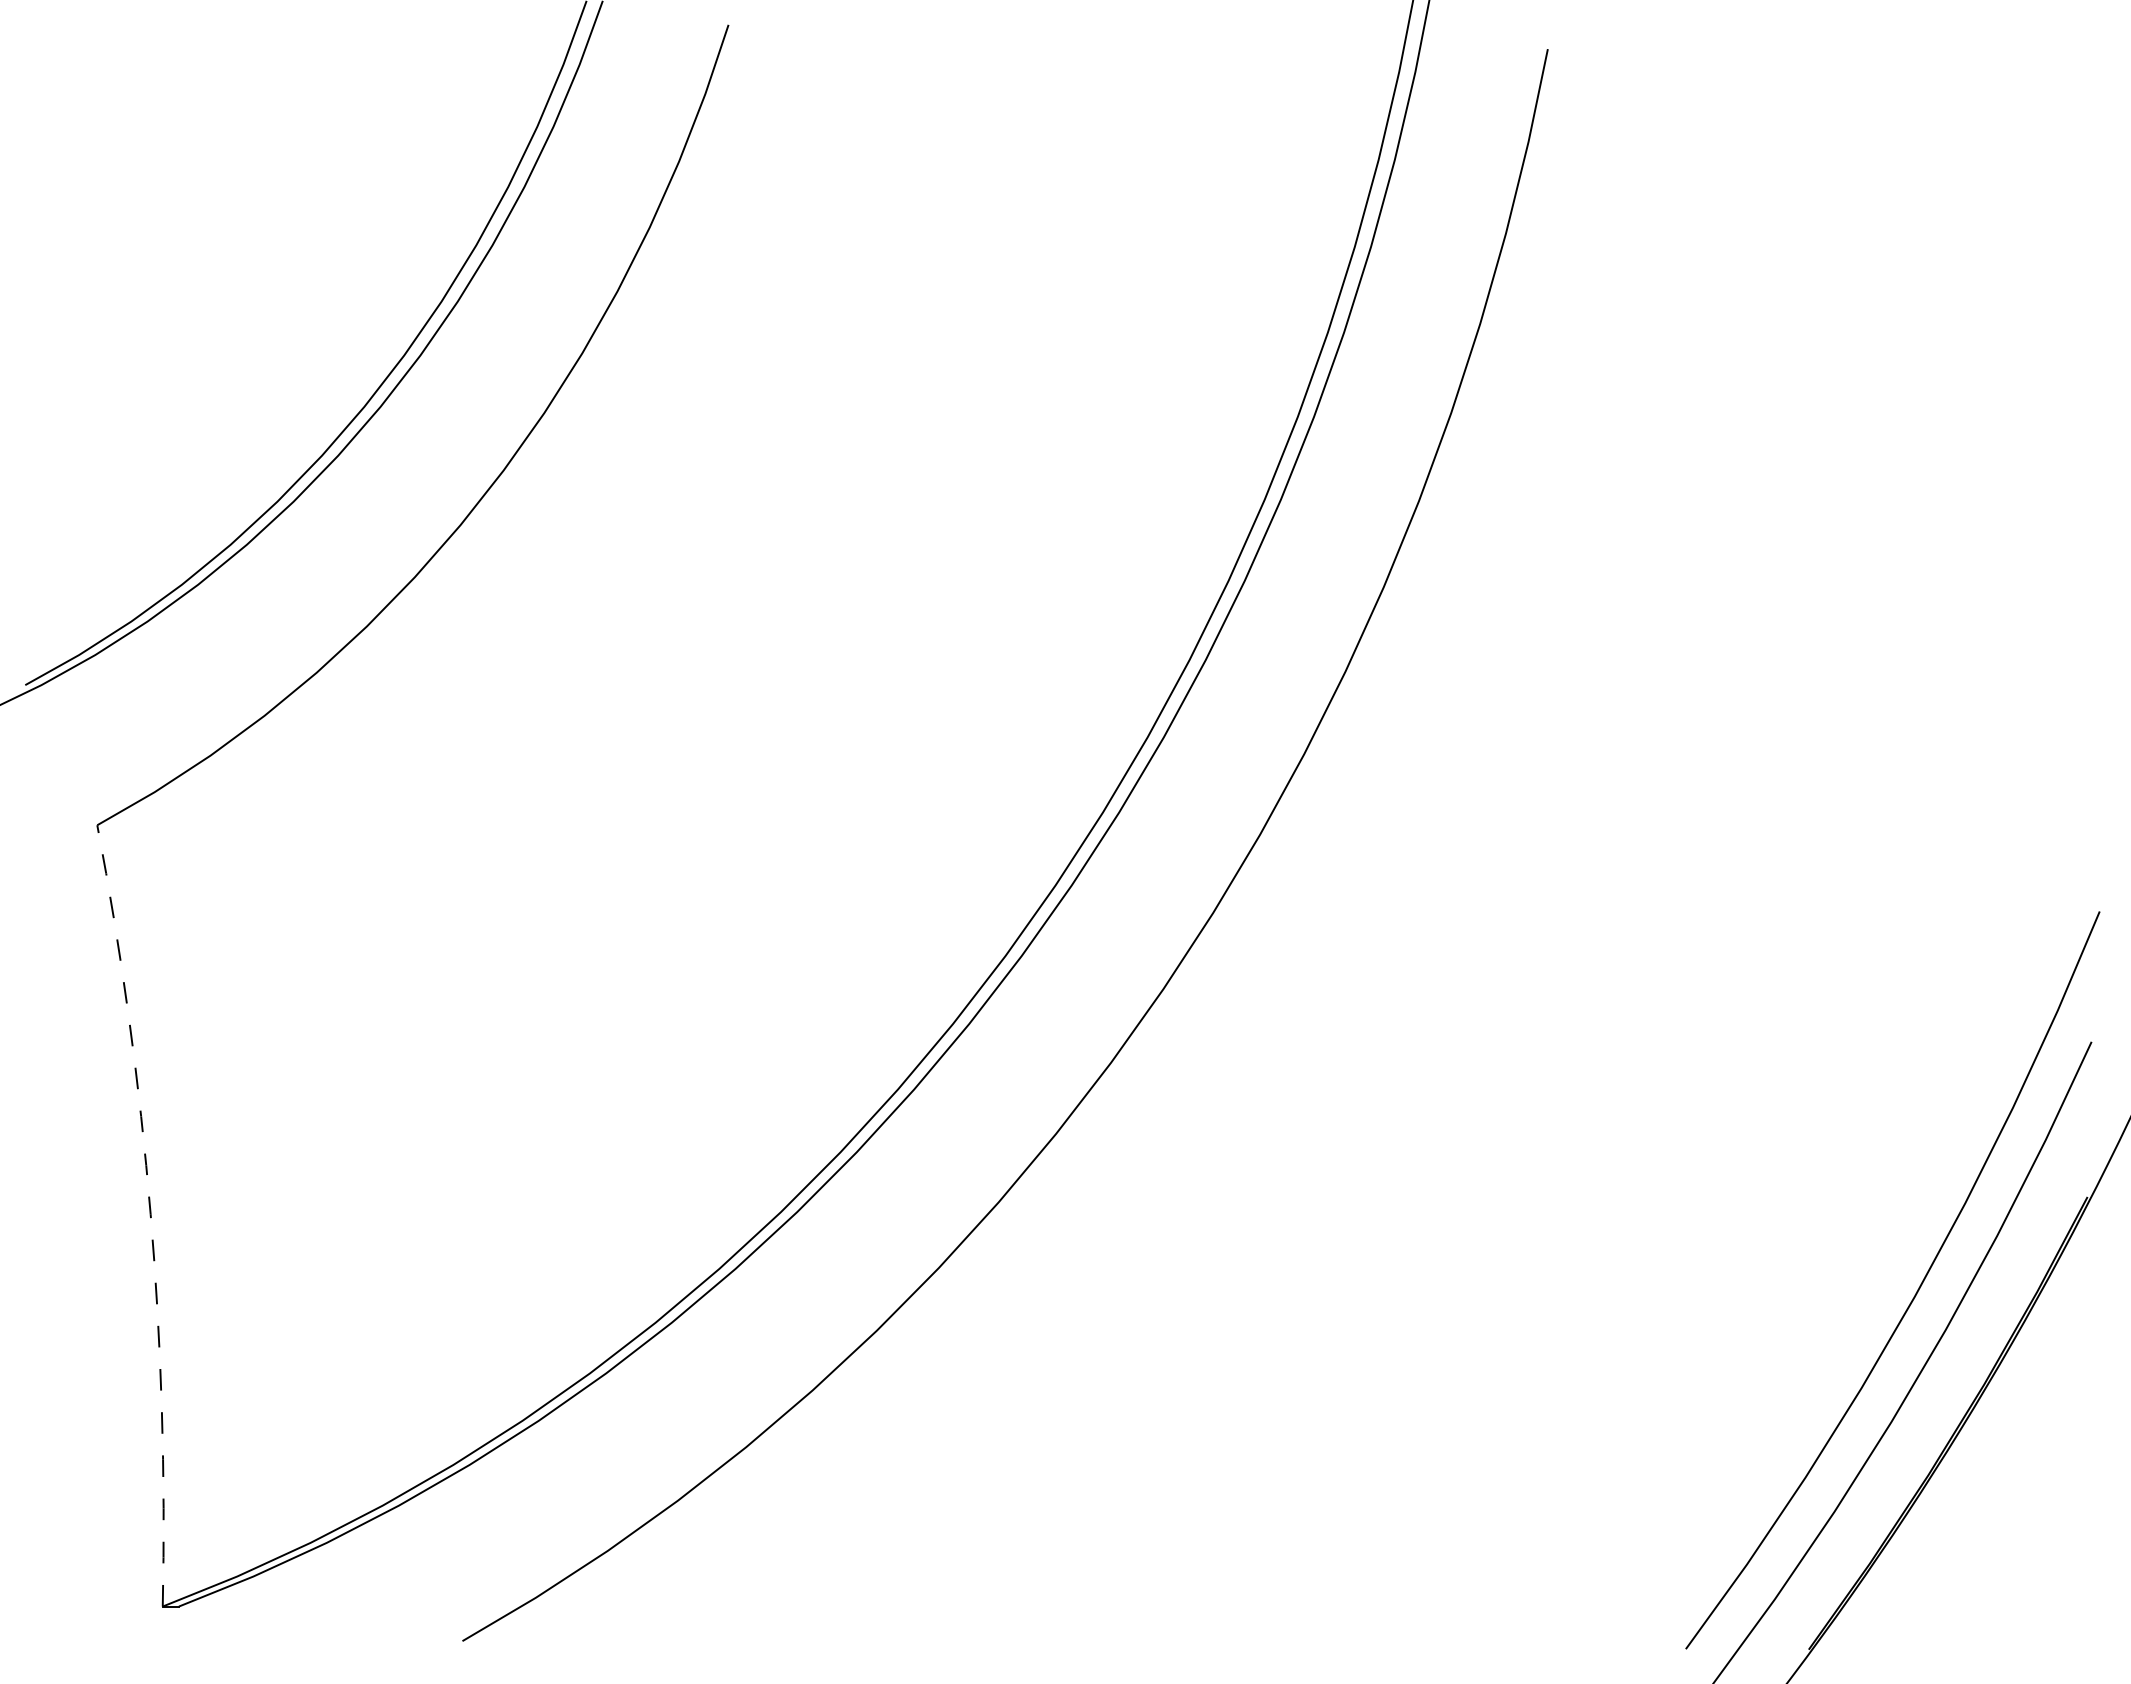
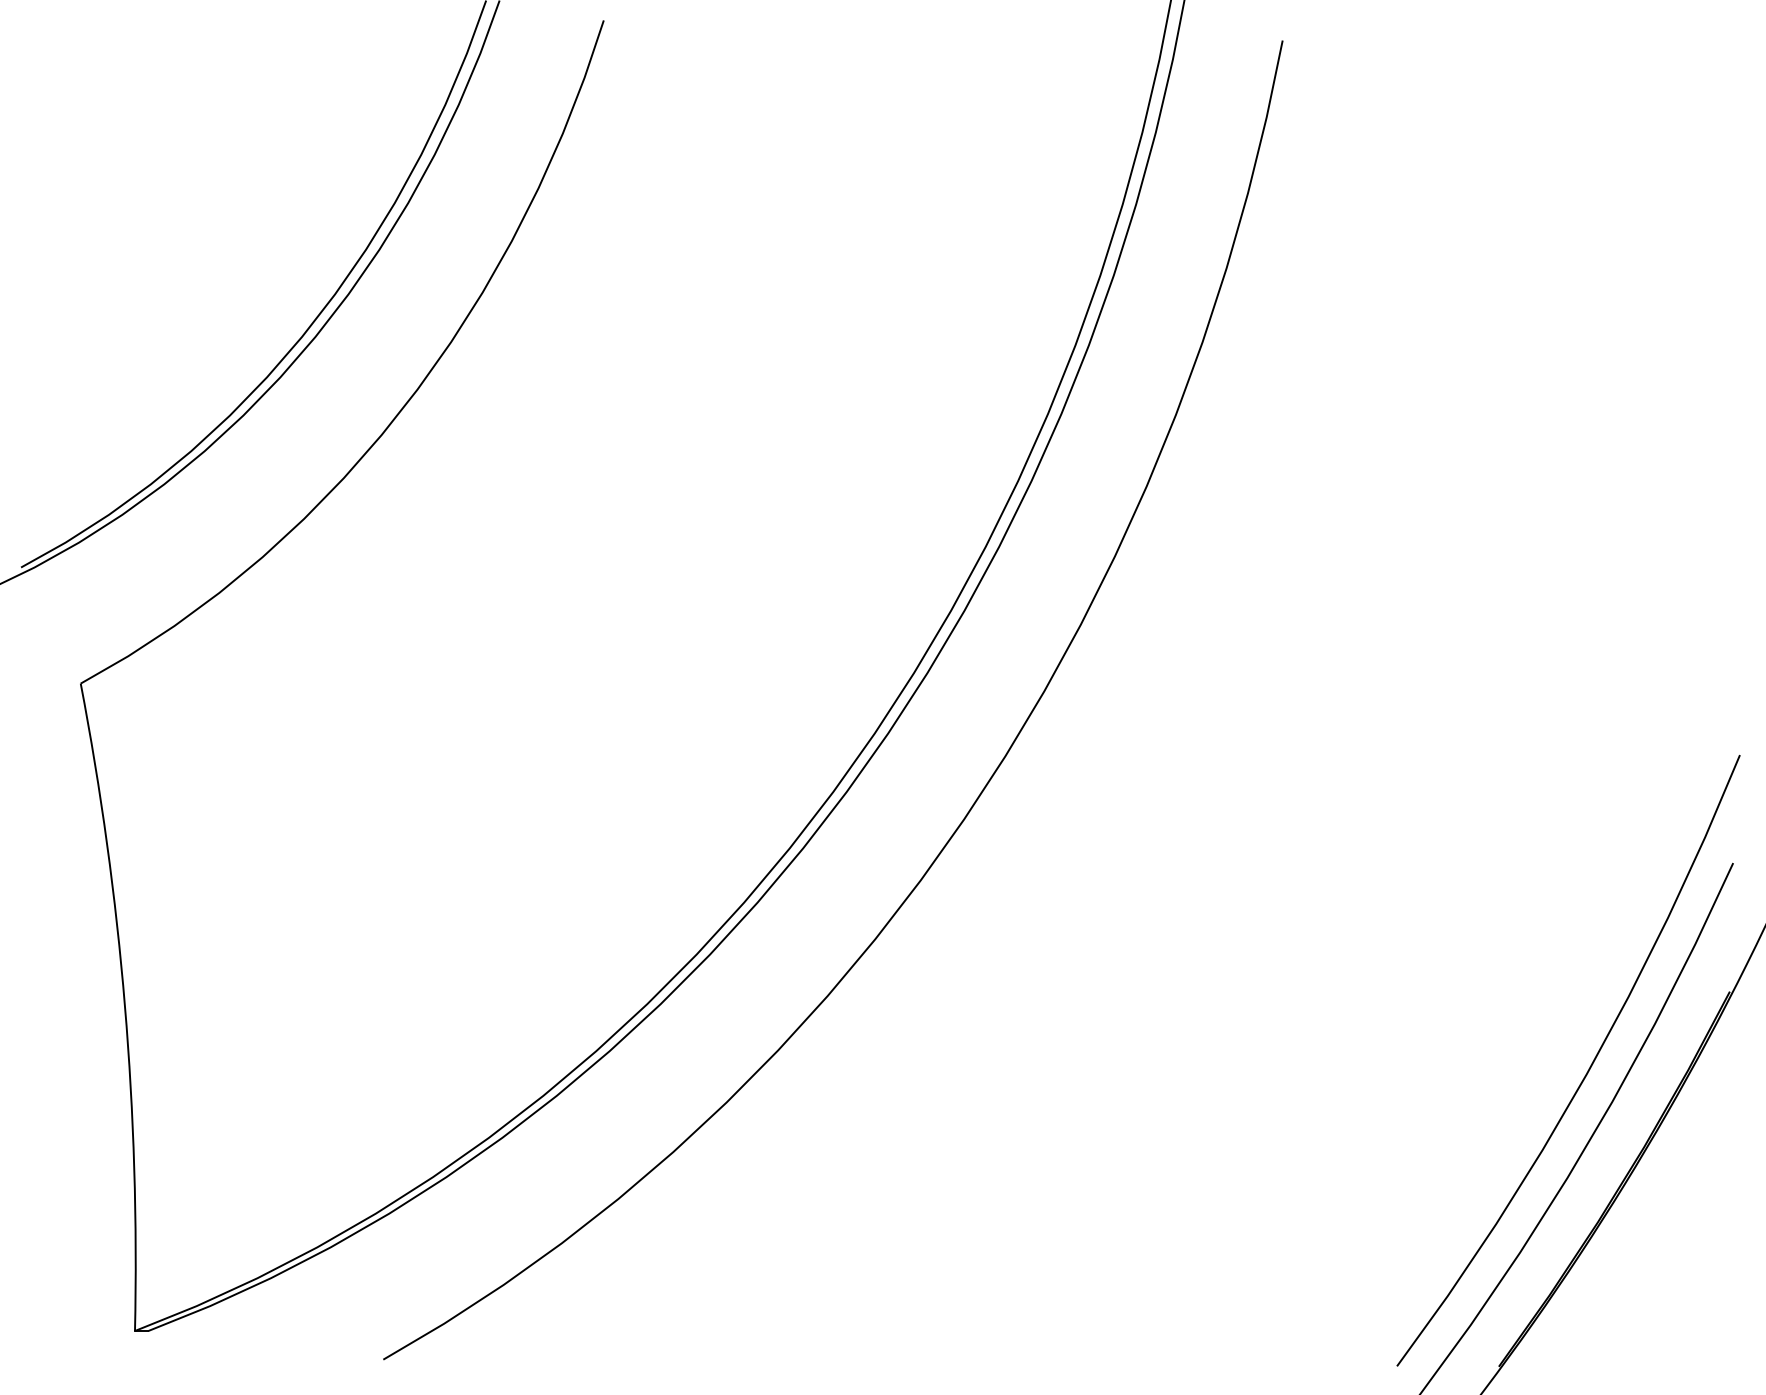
arc: (150, 1214) -> (124, 1006), dashed -> solid

